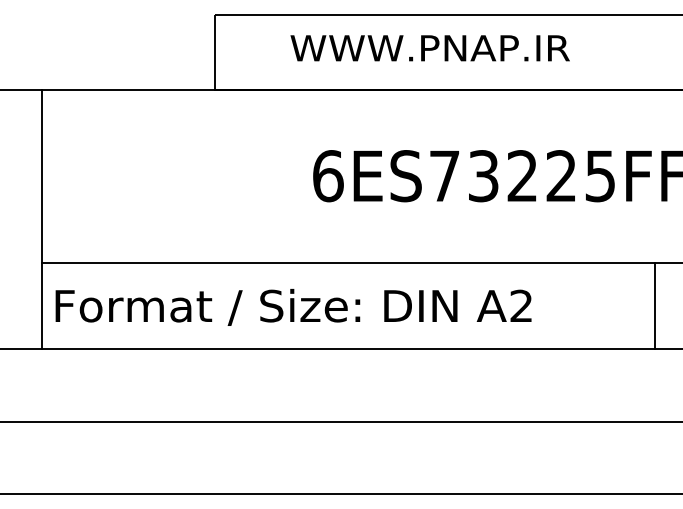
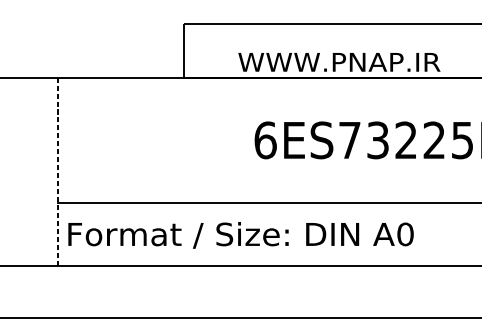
text: (429, 48) -> (338, 62), moved
line: (41, 219) -> (58, 171), solid -> dashed
text: (521, 305) -> (405, 233), A2 -> A0

